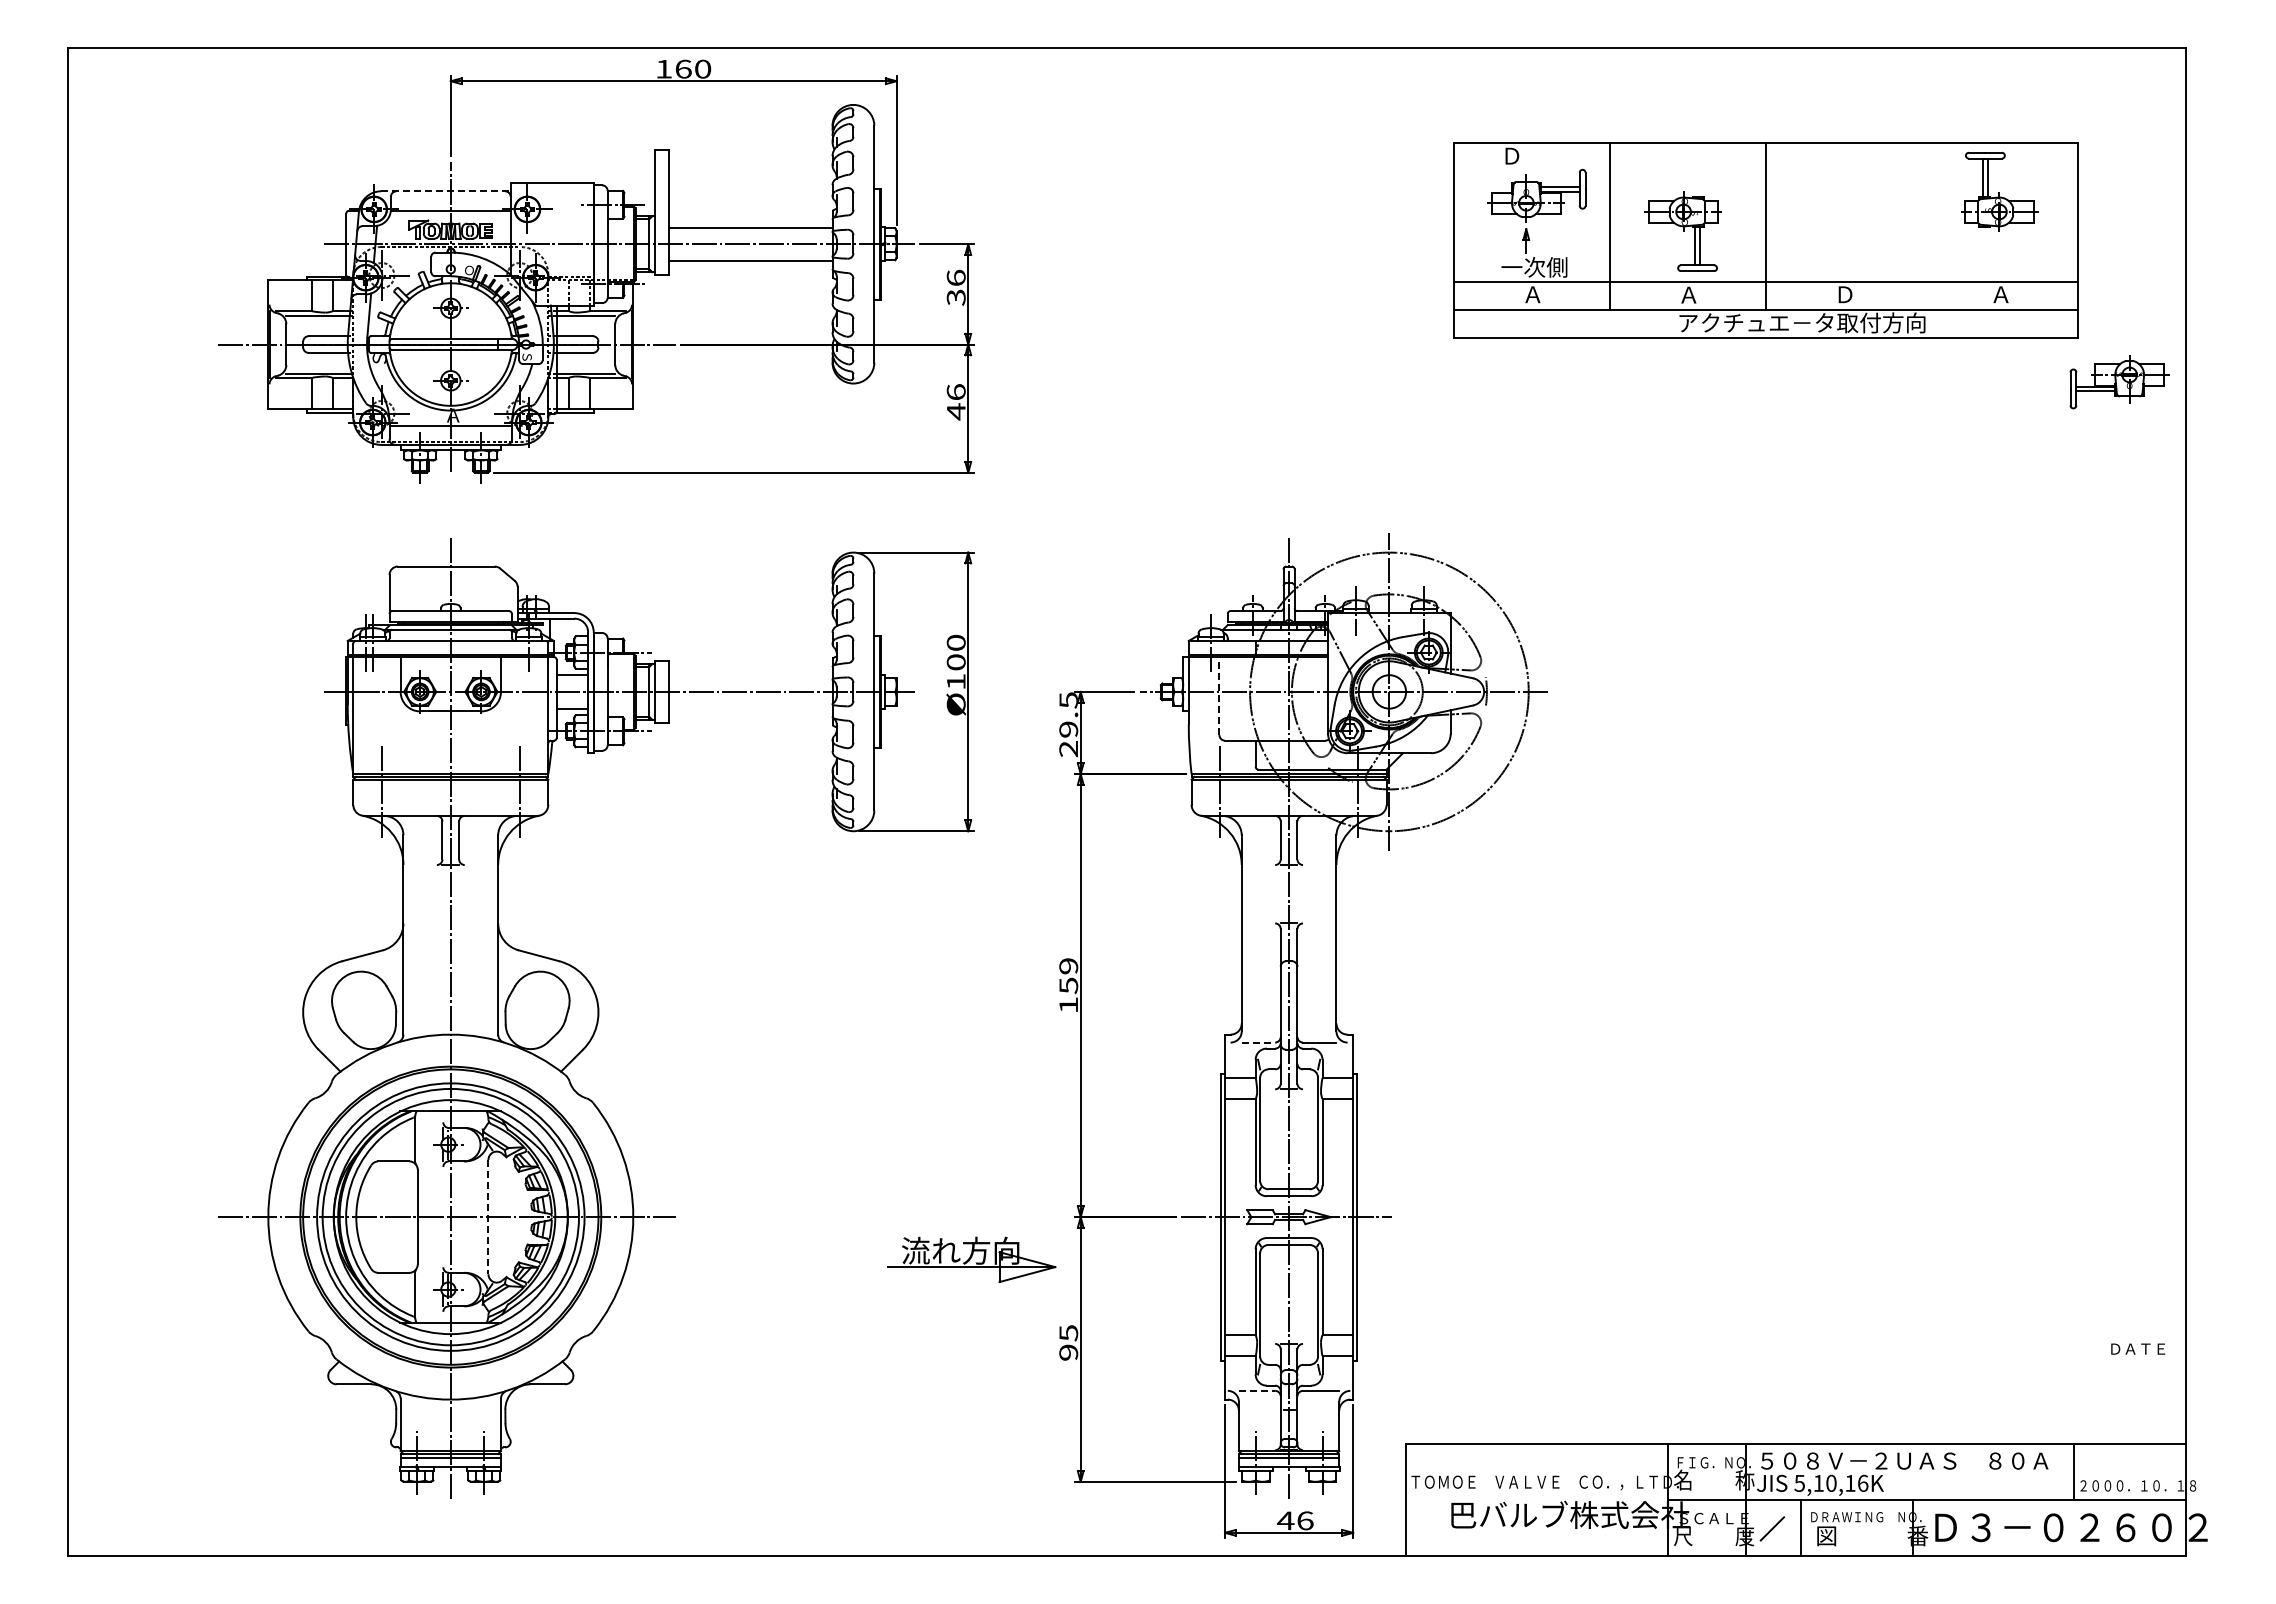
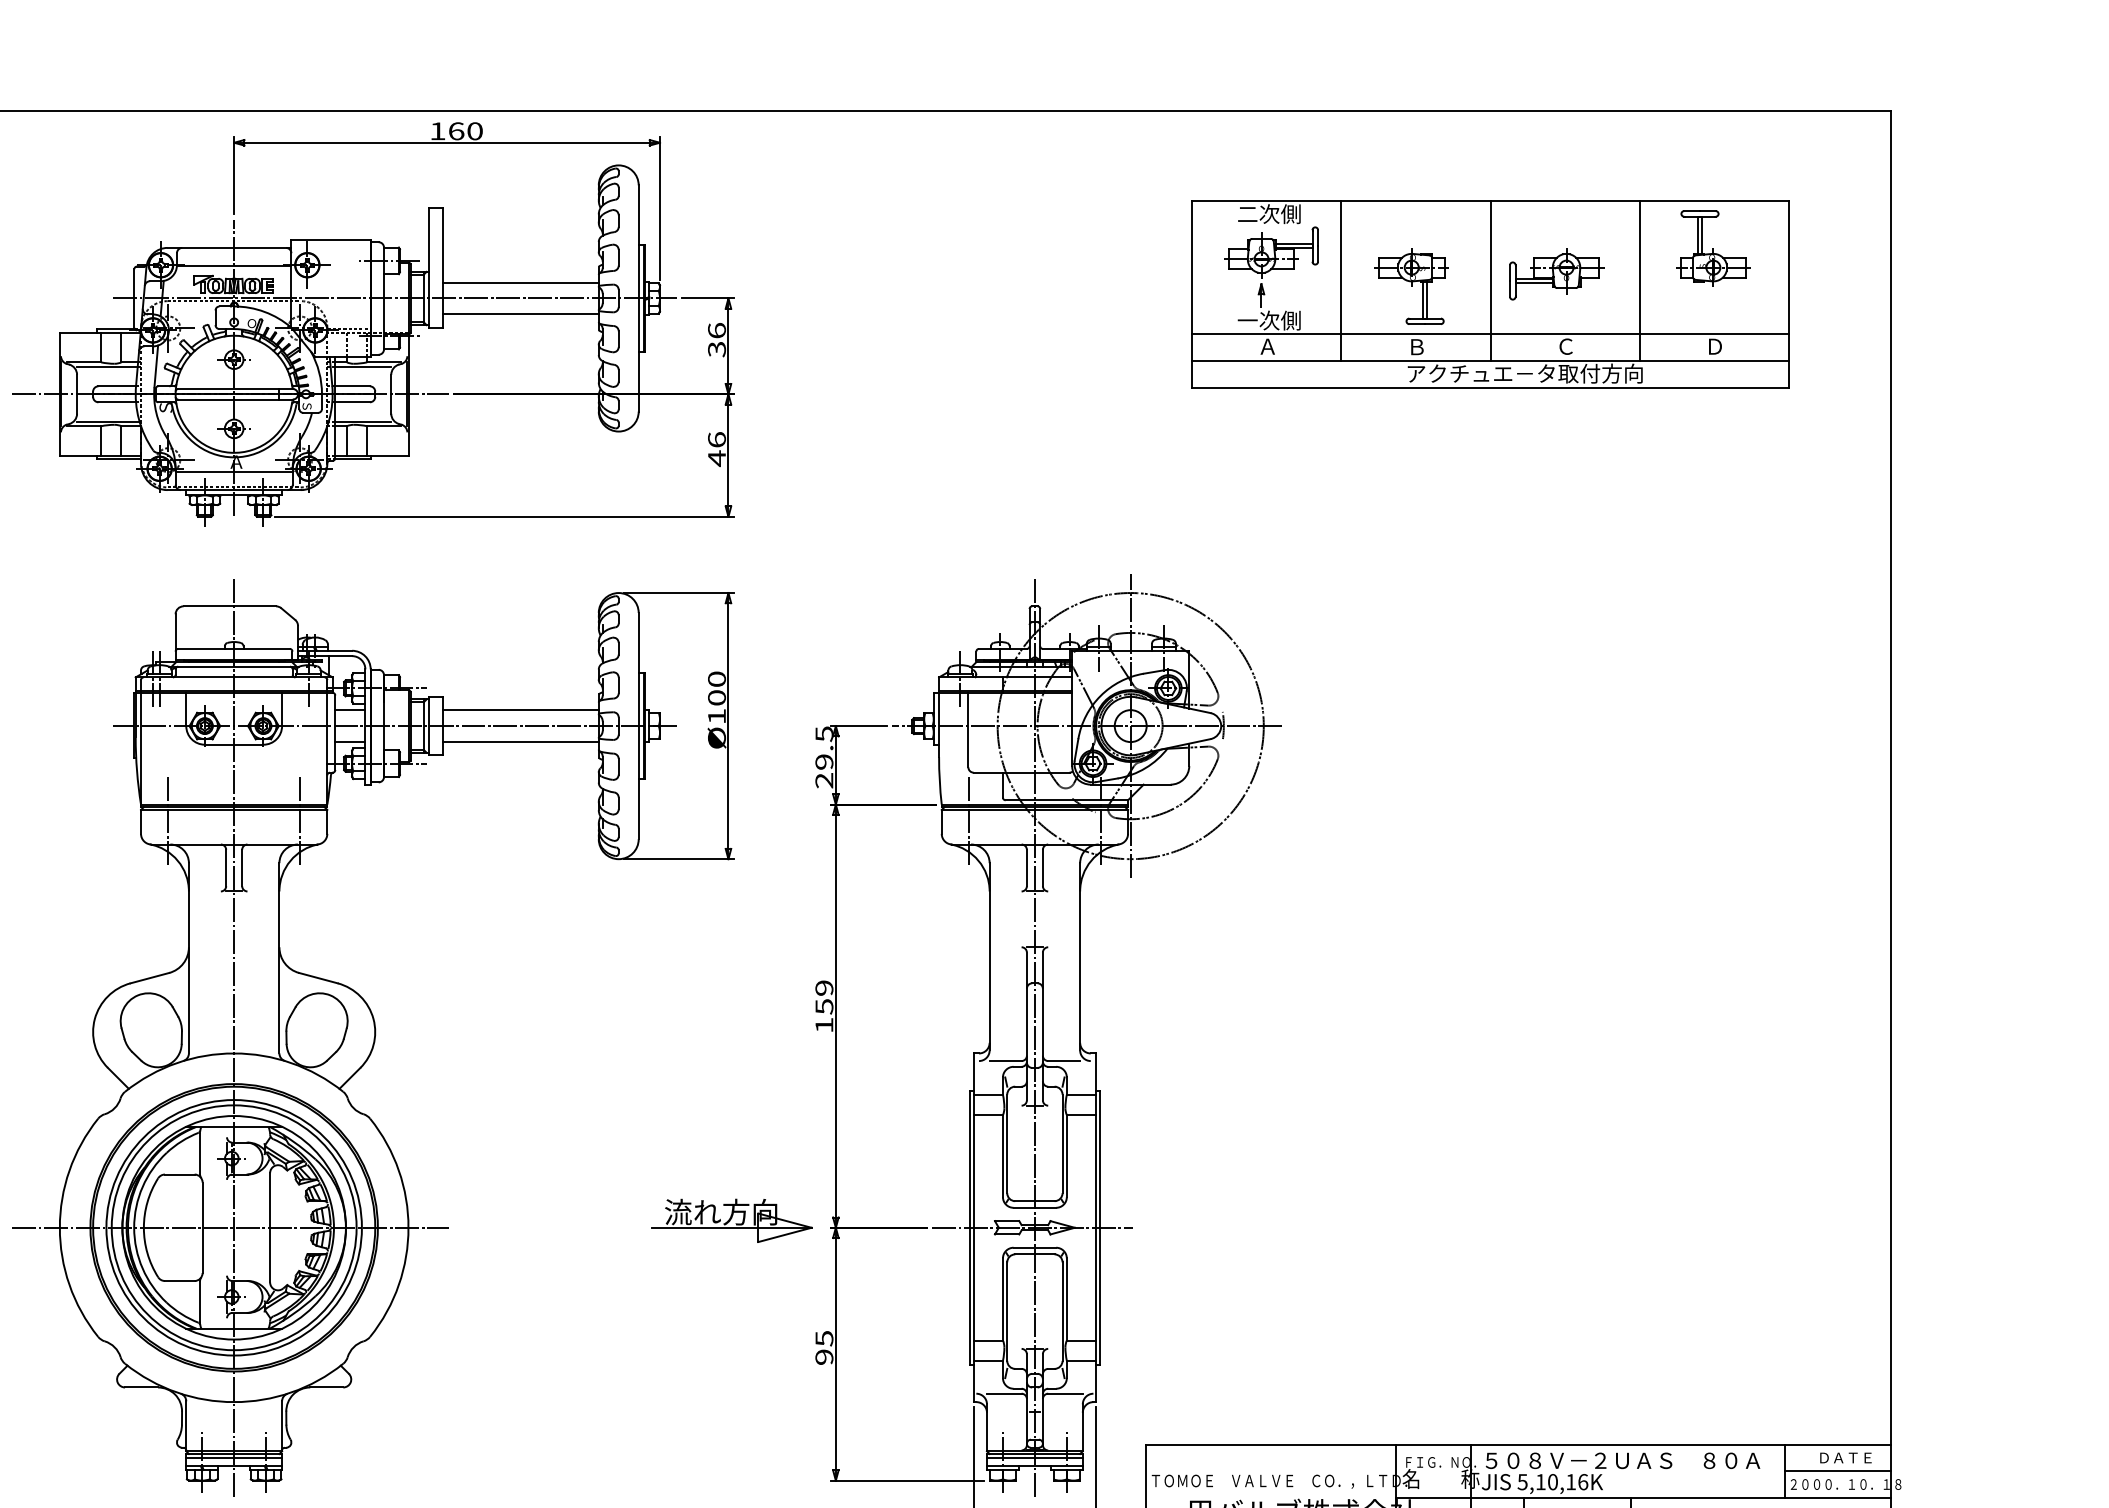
text: (1534, 155) -> (1269, 213), Ｄ -> 二次側
line: (445, 191) -> (229, 248), dashed -> solid
line: (1922, 225) -> (1639, 280), added
text: (1688, 294) -> (1416, 346), Ａ -> Ｂ
text: (1845, 294) -> (1566, 346), Ｄ -> Ｃ
text: (2000, 294) -> (1714, 346), Ａ -> Ｄ
part: (2119, 382) -> (1556, 274), moved
line: (750, 675) -> (520, 710), added
line: (1219, 695) -> (968, 729), dashed -> solid
line: (750, 708) -> (520, 741), added
line: (1258, 1042) -> (1005, 1060), dashed -> solid
line: (488, 1217) -> (270, 1228), dashed -> solid
part: (971, 1259) -> (731, 1220), moved
text: (2138, 1348) -> (1846, 1457), moved
line: (1257, 1390) -> (1004, 1393), dashed -> solid
line: (2129, 1472) -> (1837, 1471), added

